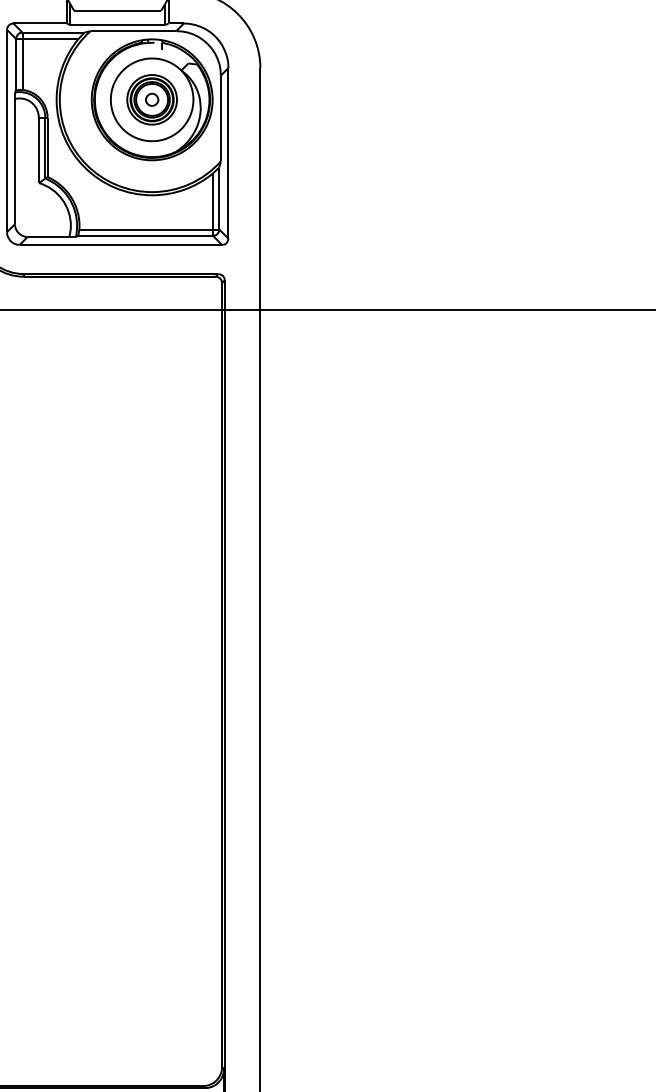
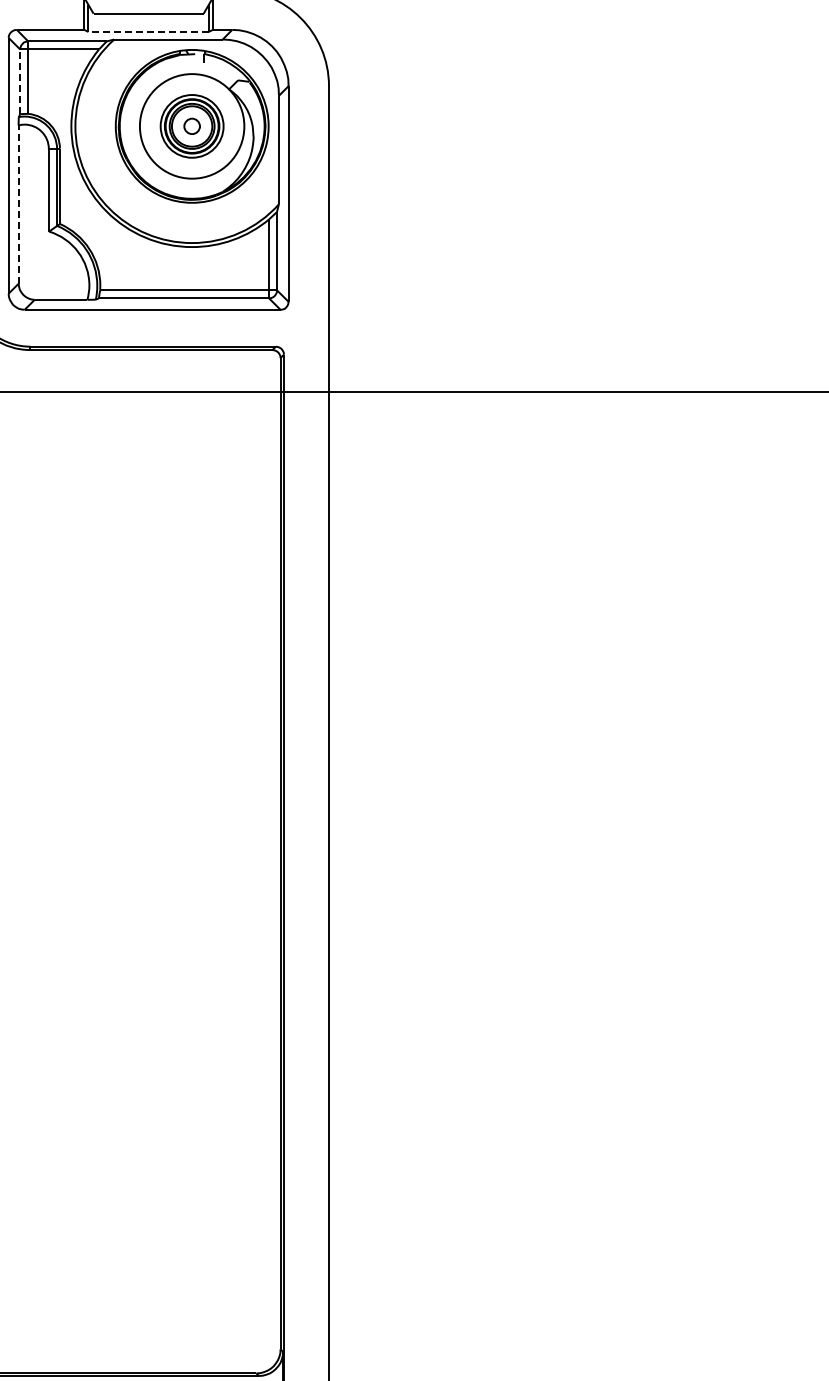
line: (117, 24) -> (148, 31), solid -> dashed
line: (16, 64) -> (20, 81), solid -> dashed
line: (14, 161) -> (18, 204), solid -> dashed

